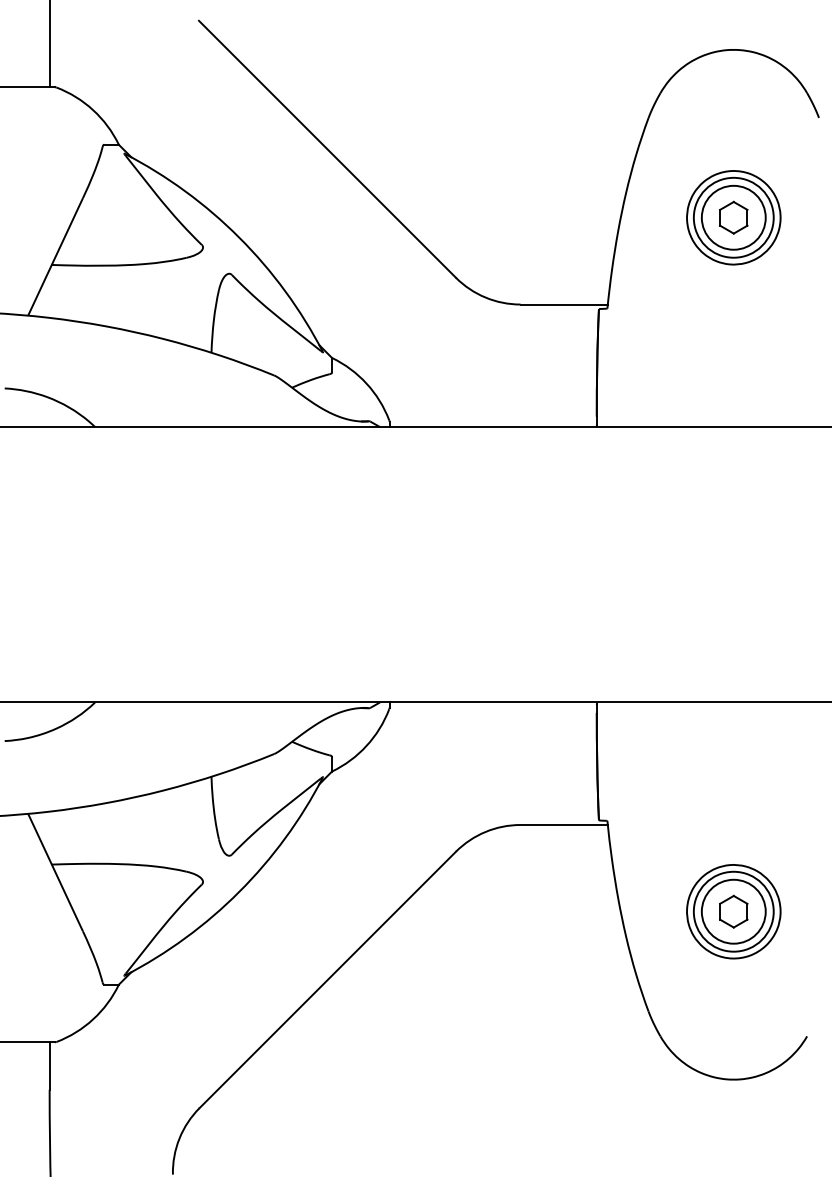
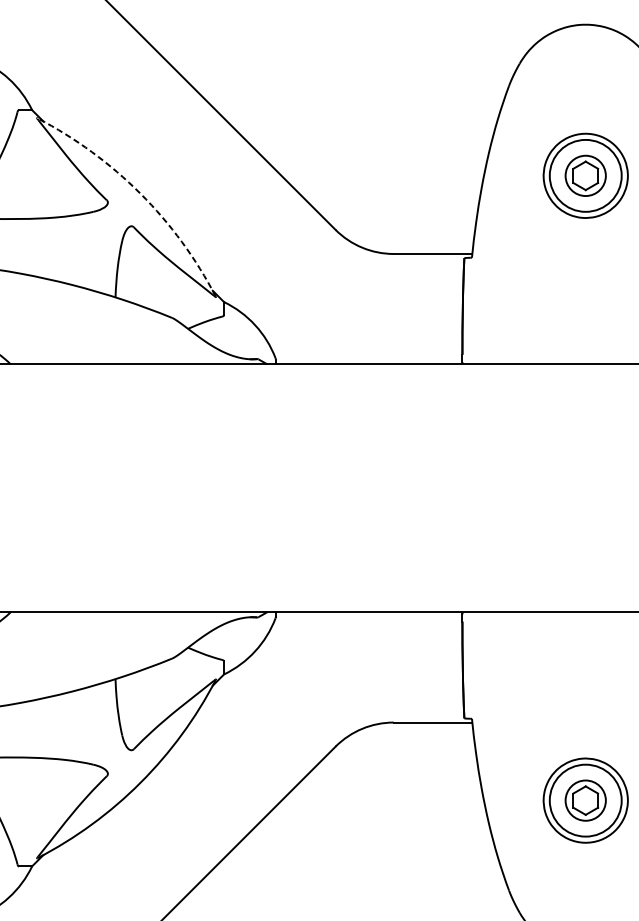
circle: (733, 217) -> (585, 175), size x0.7
arc: (239, 237) -> (140, 193), solid -> dashed
circle: (733, 911) -> (585, 800), size x0.7

